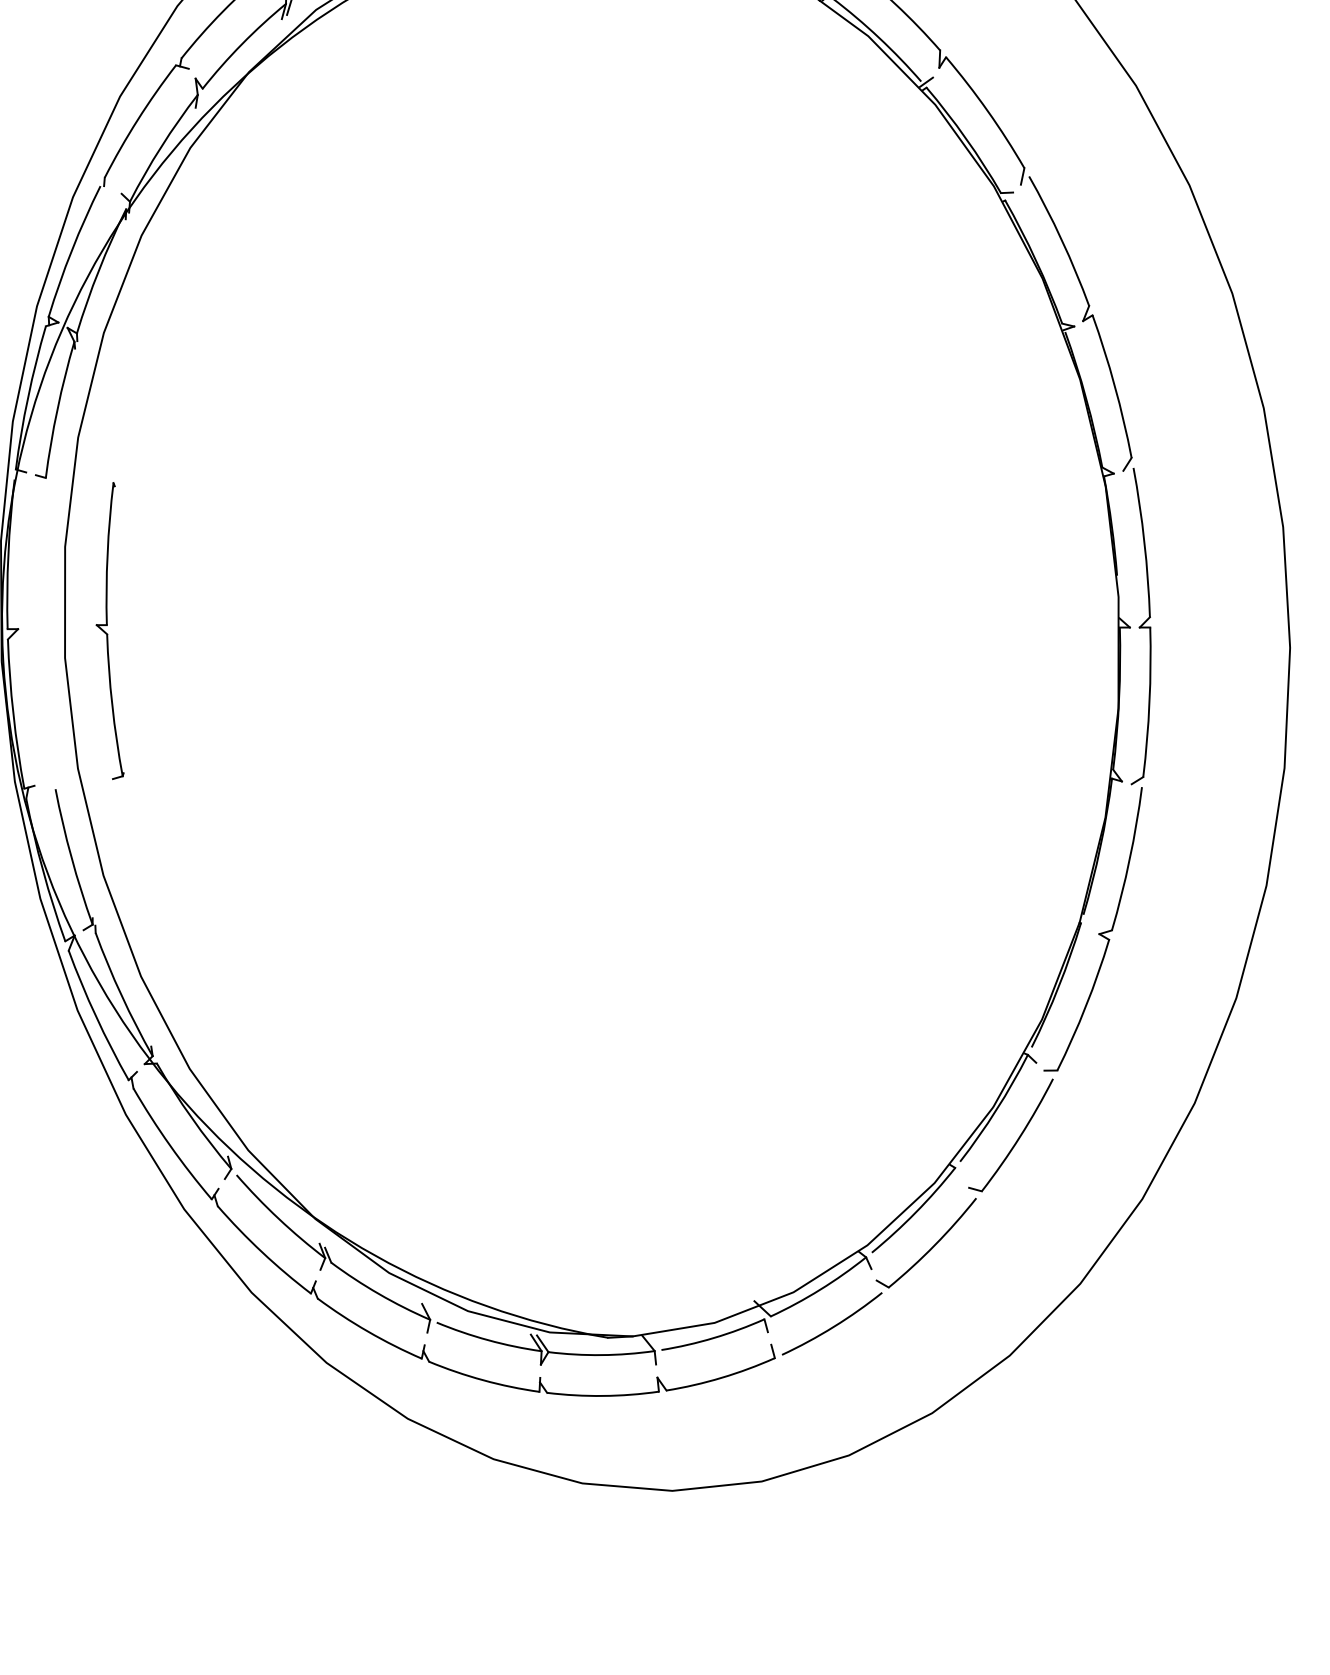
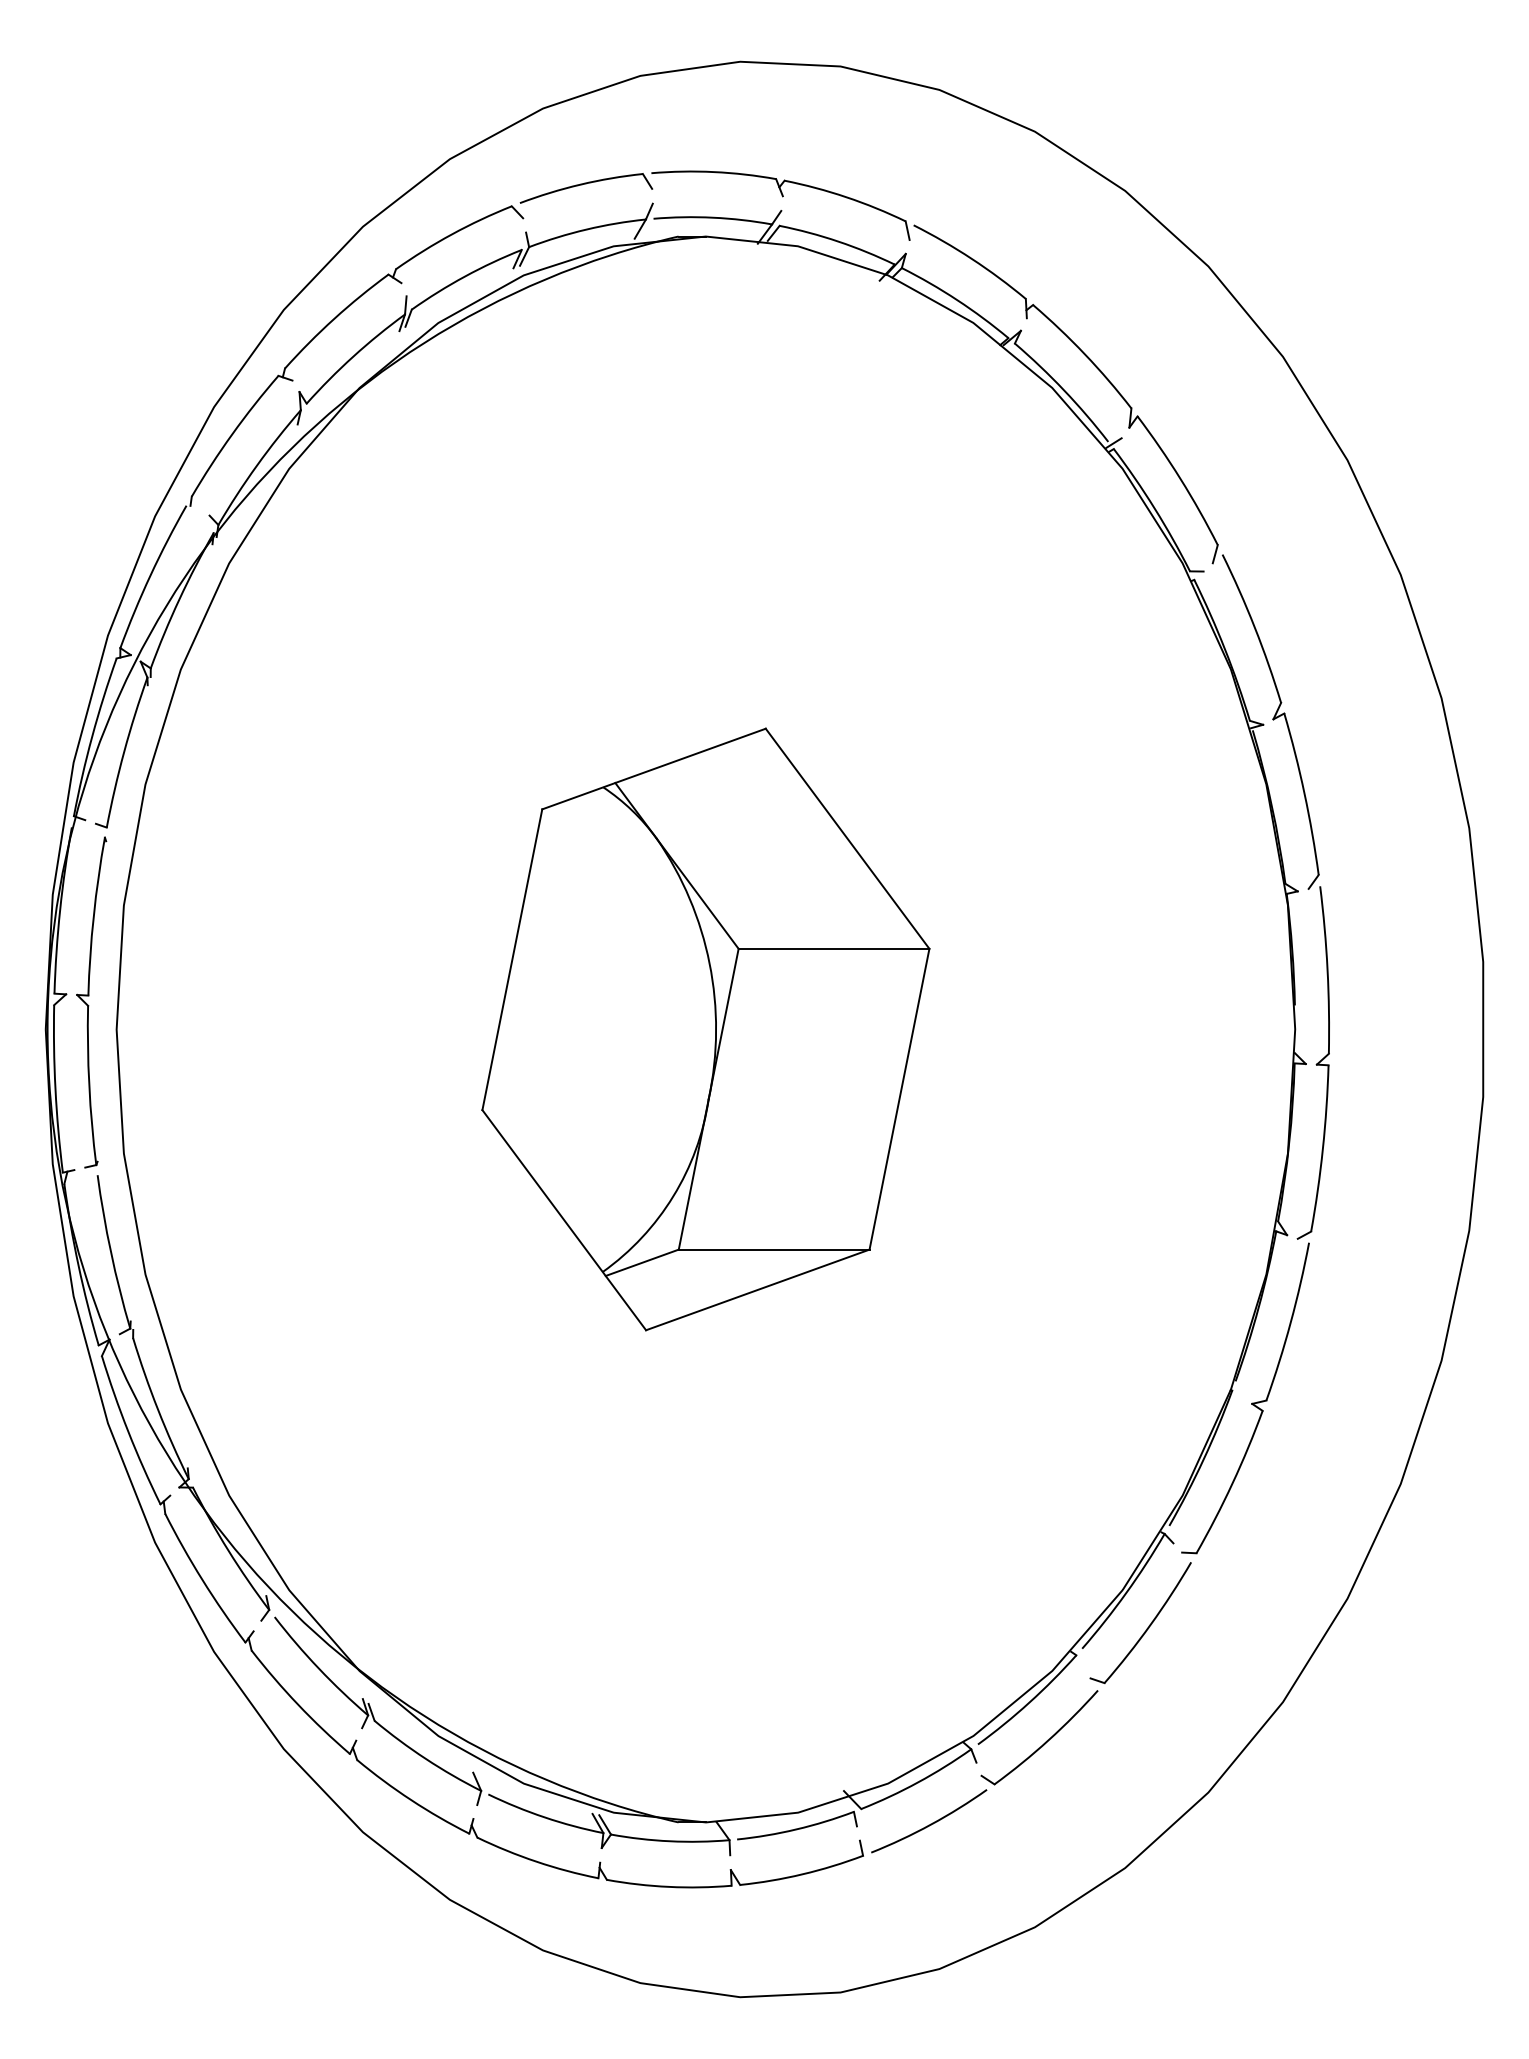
part: (591, 627) -> (705, 1029), added
part: (110, 631) -> (91, 1002), moved

